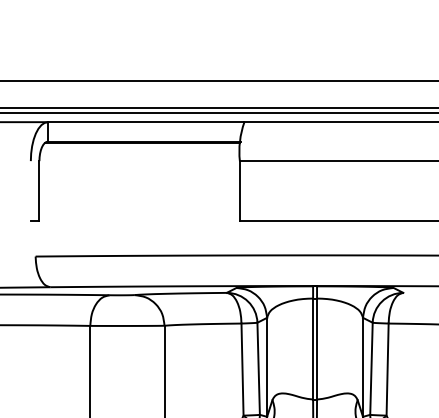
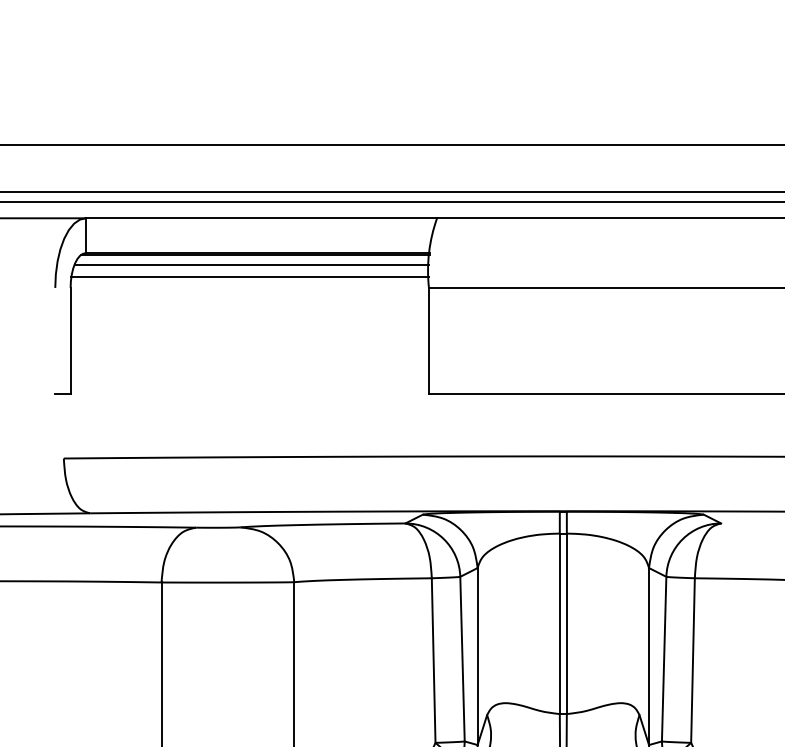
line: (140, 148) -> (251, 265), added
line: (139, 155) -> (249, 277), added

